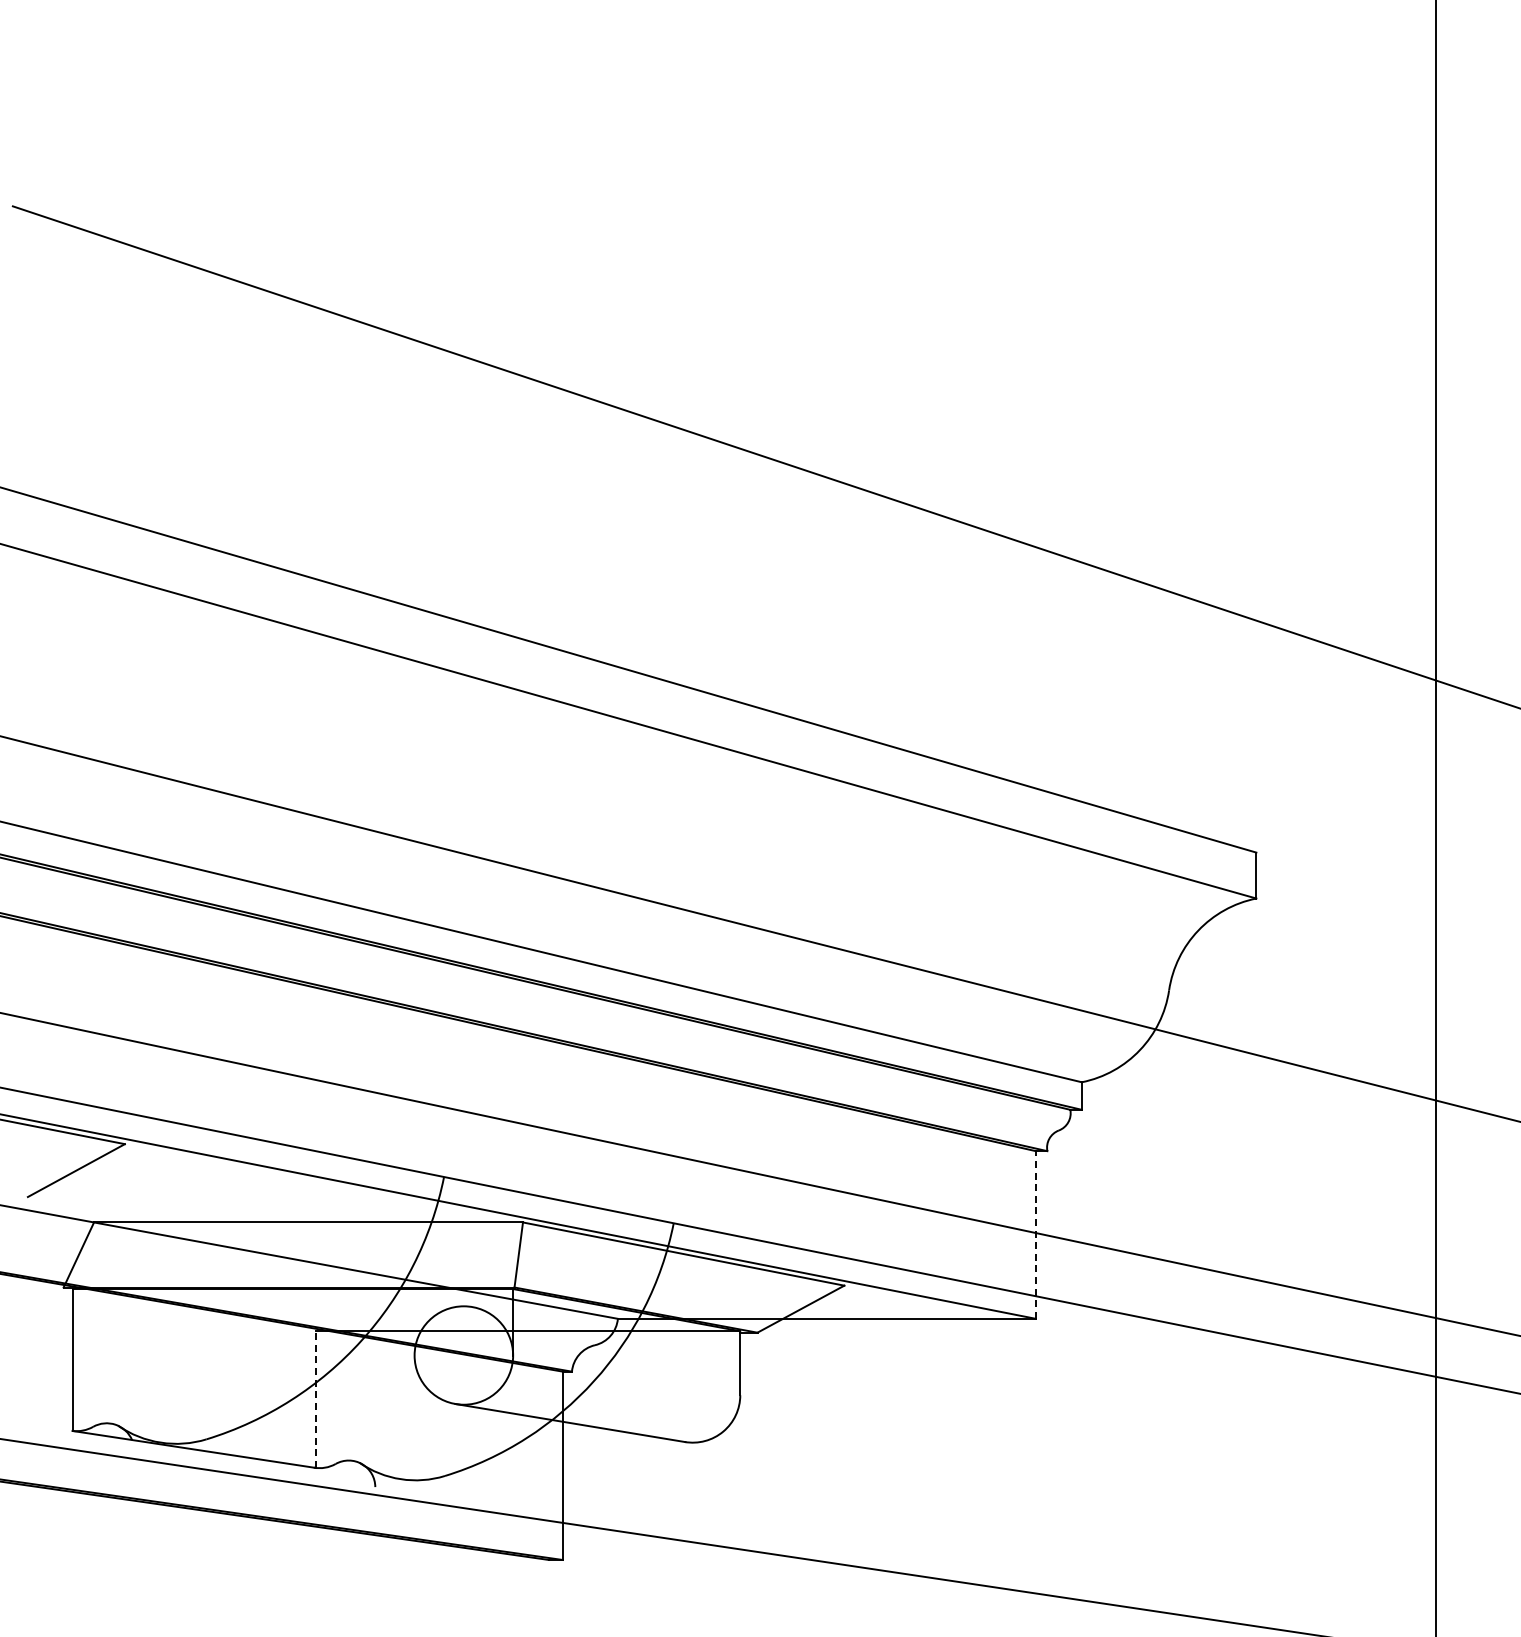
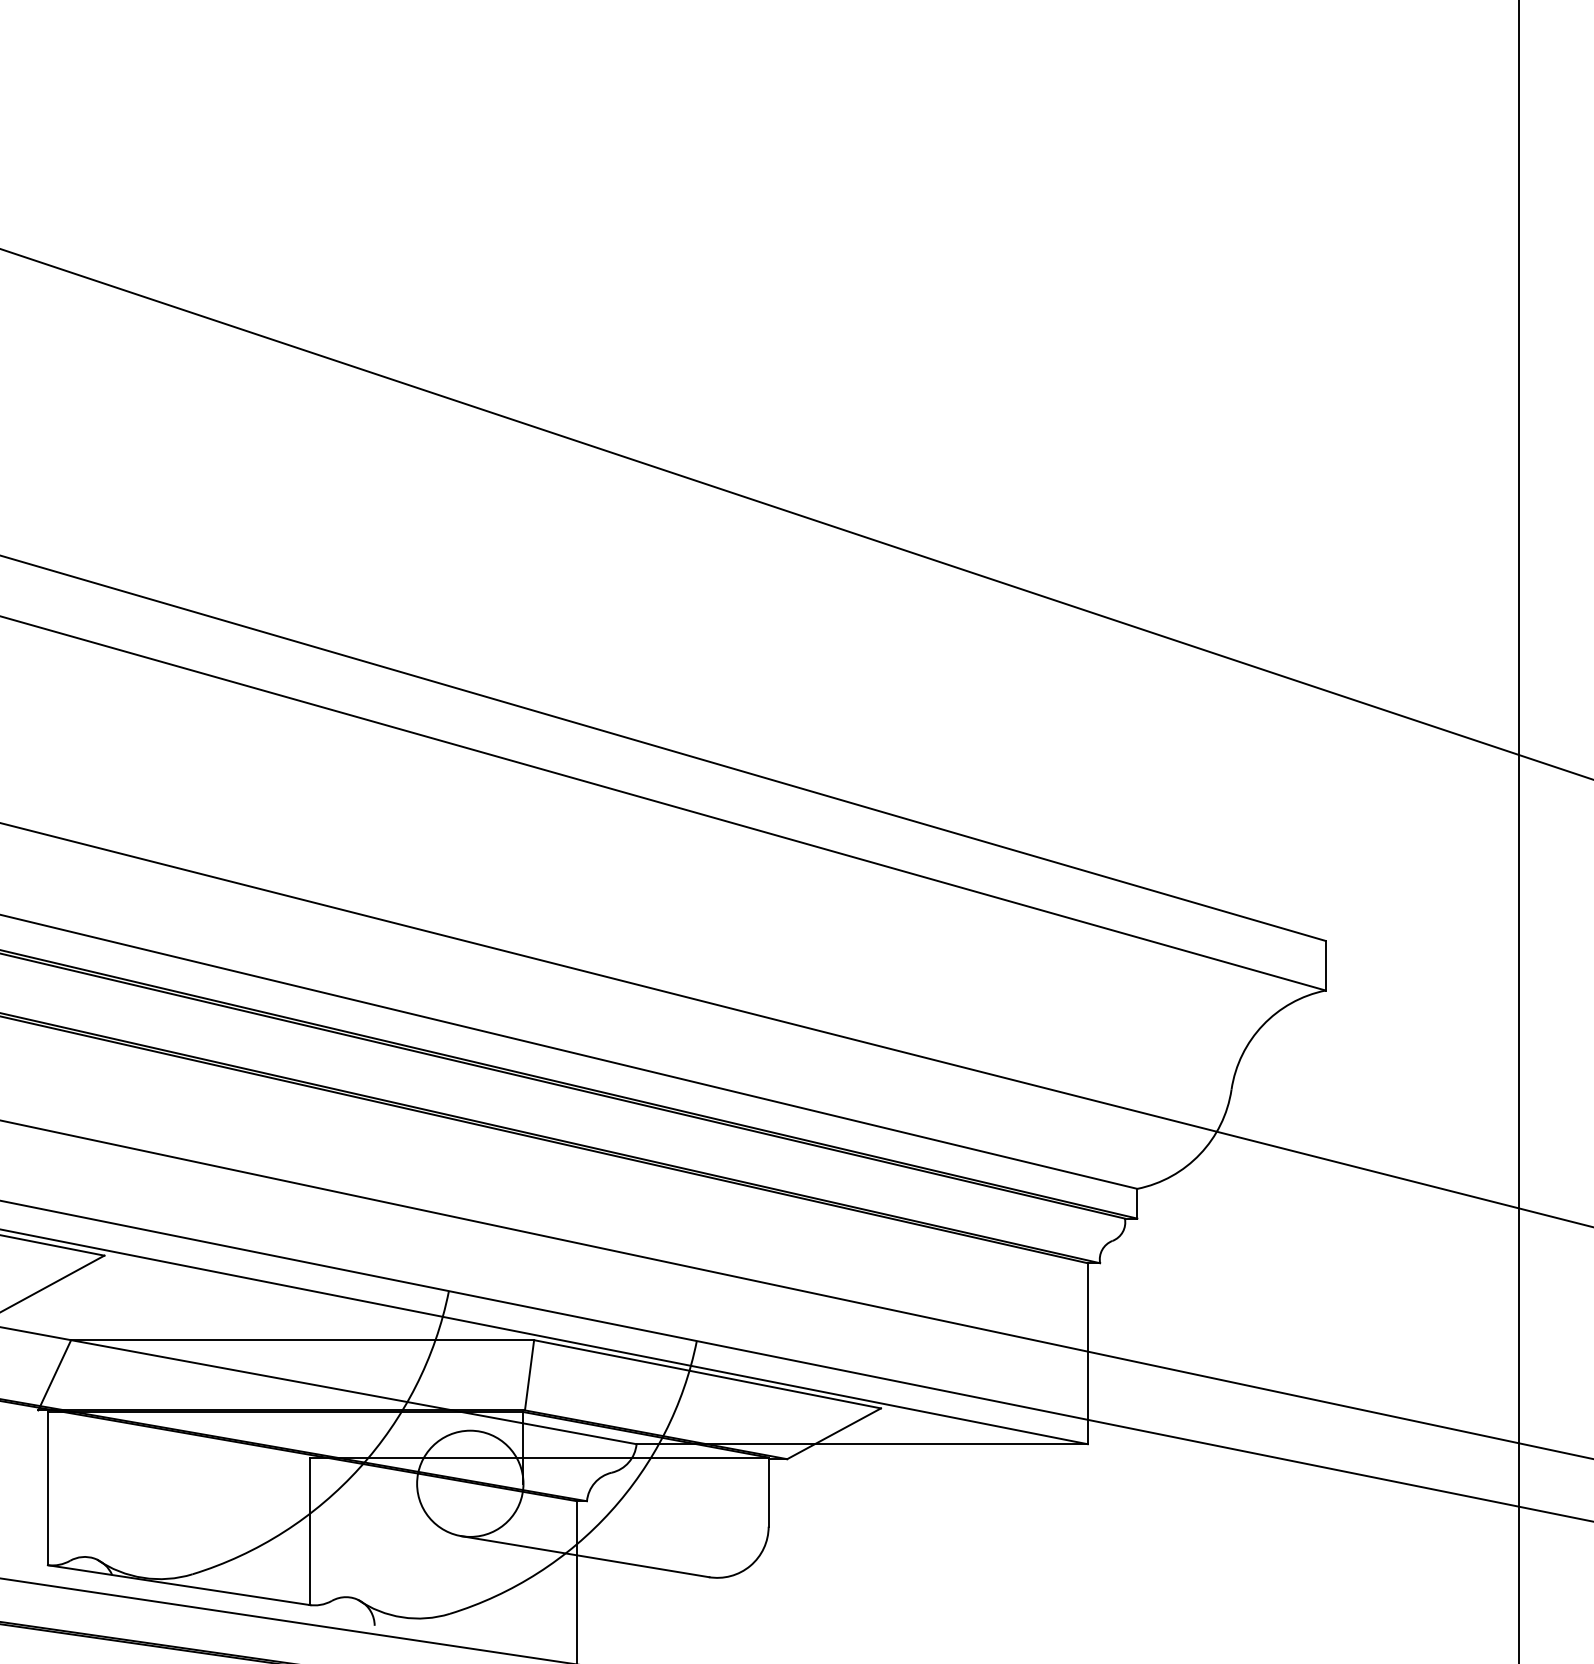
line: (1035, 1235) -> (1087, 1354), dashed -> solid
line: (315, 1399) -> (310, 1531), dashed -> solid

